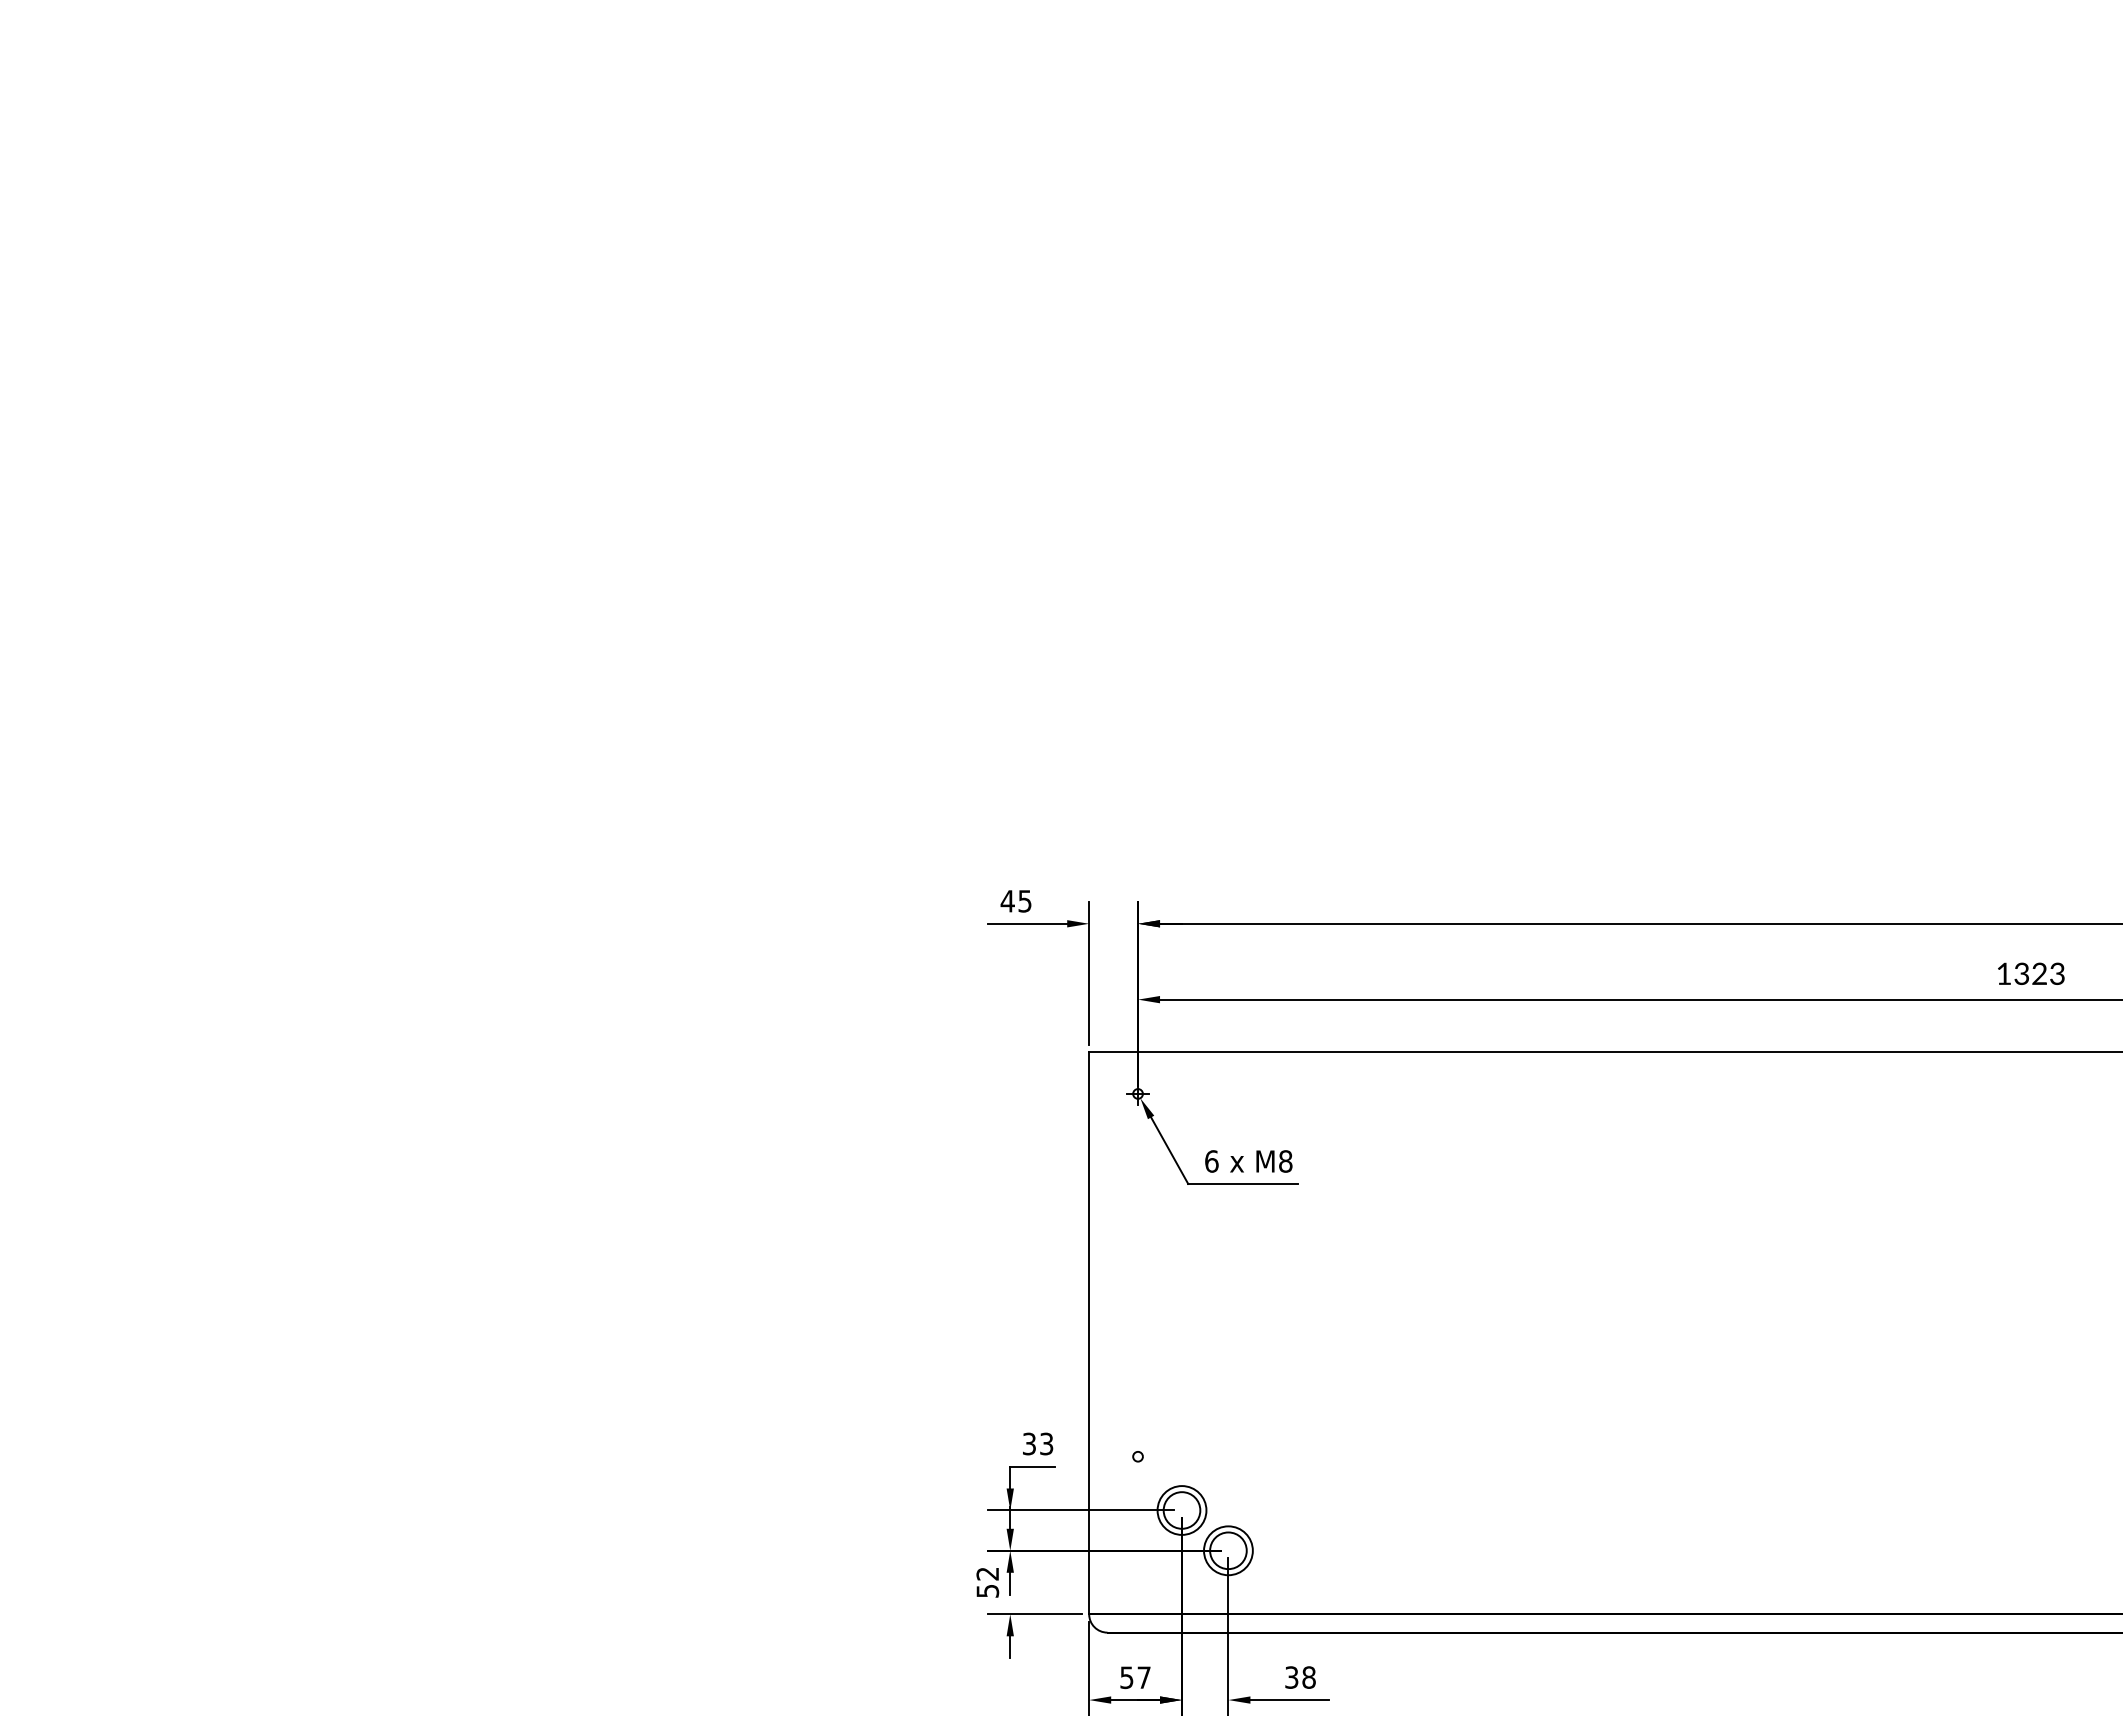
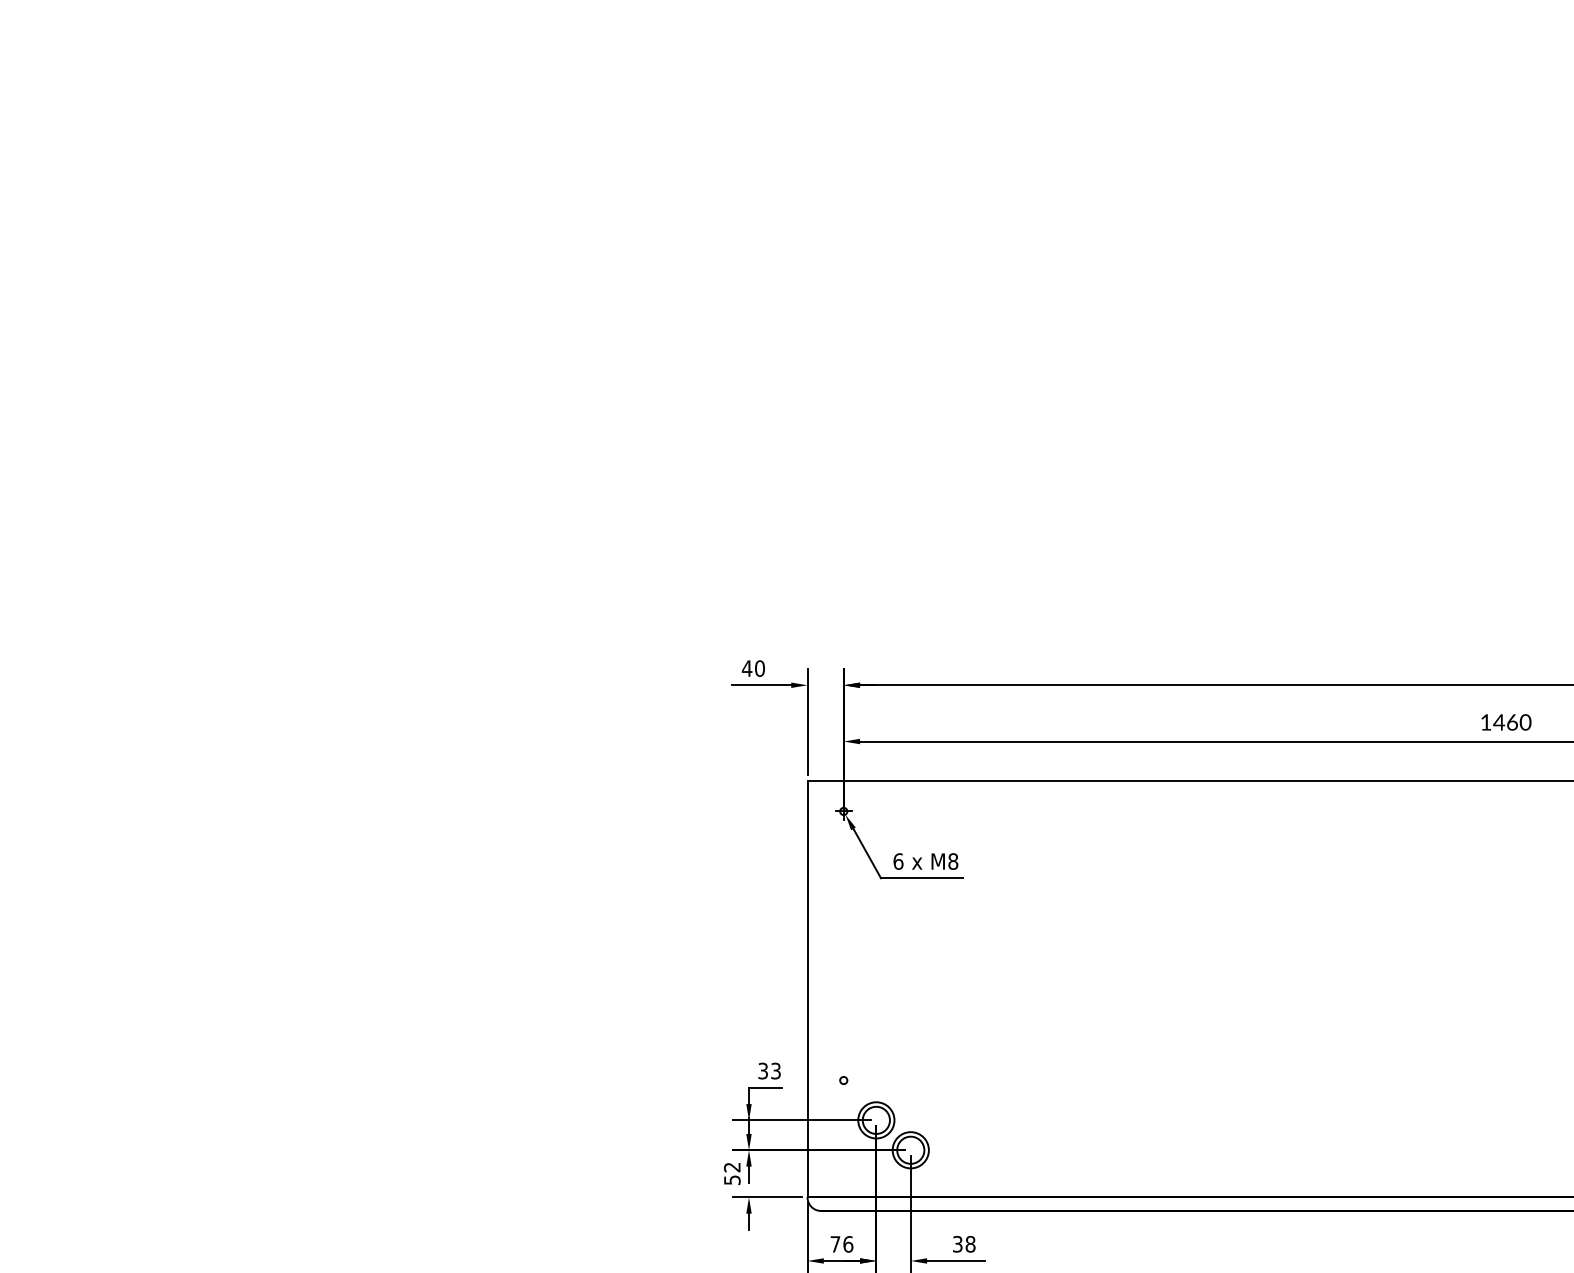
text: (1024, 901) -> (759, 668), 45 -> 40
text: (2039, 973) -> (1512, 722), 1323 -> 1460
text: (1135, 1677) -> (841, 1244), 57 -> 76

